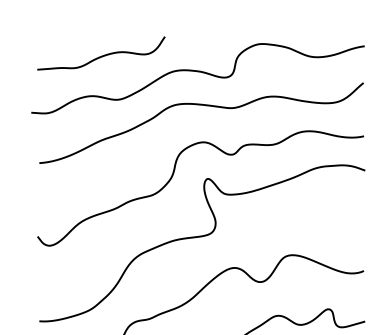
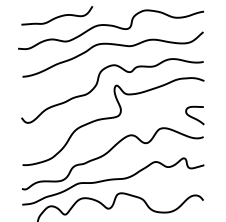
curve: (347, 236) -> (194, 117), added

